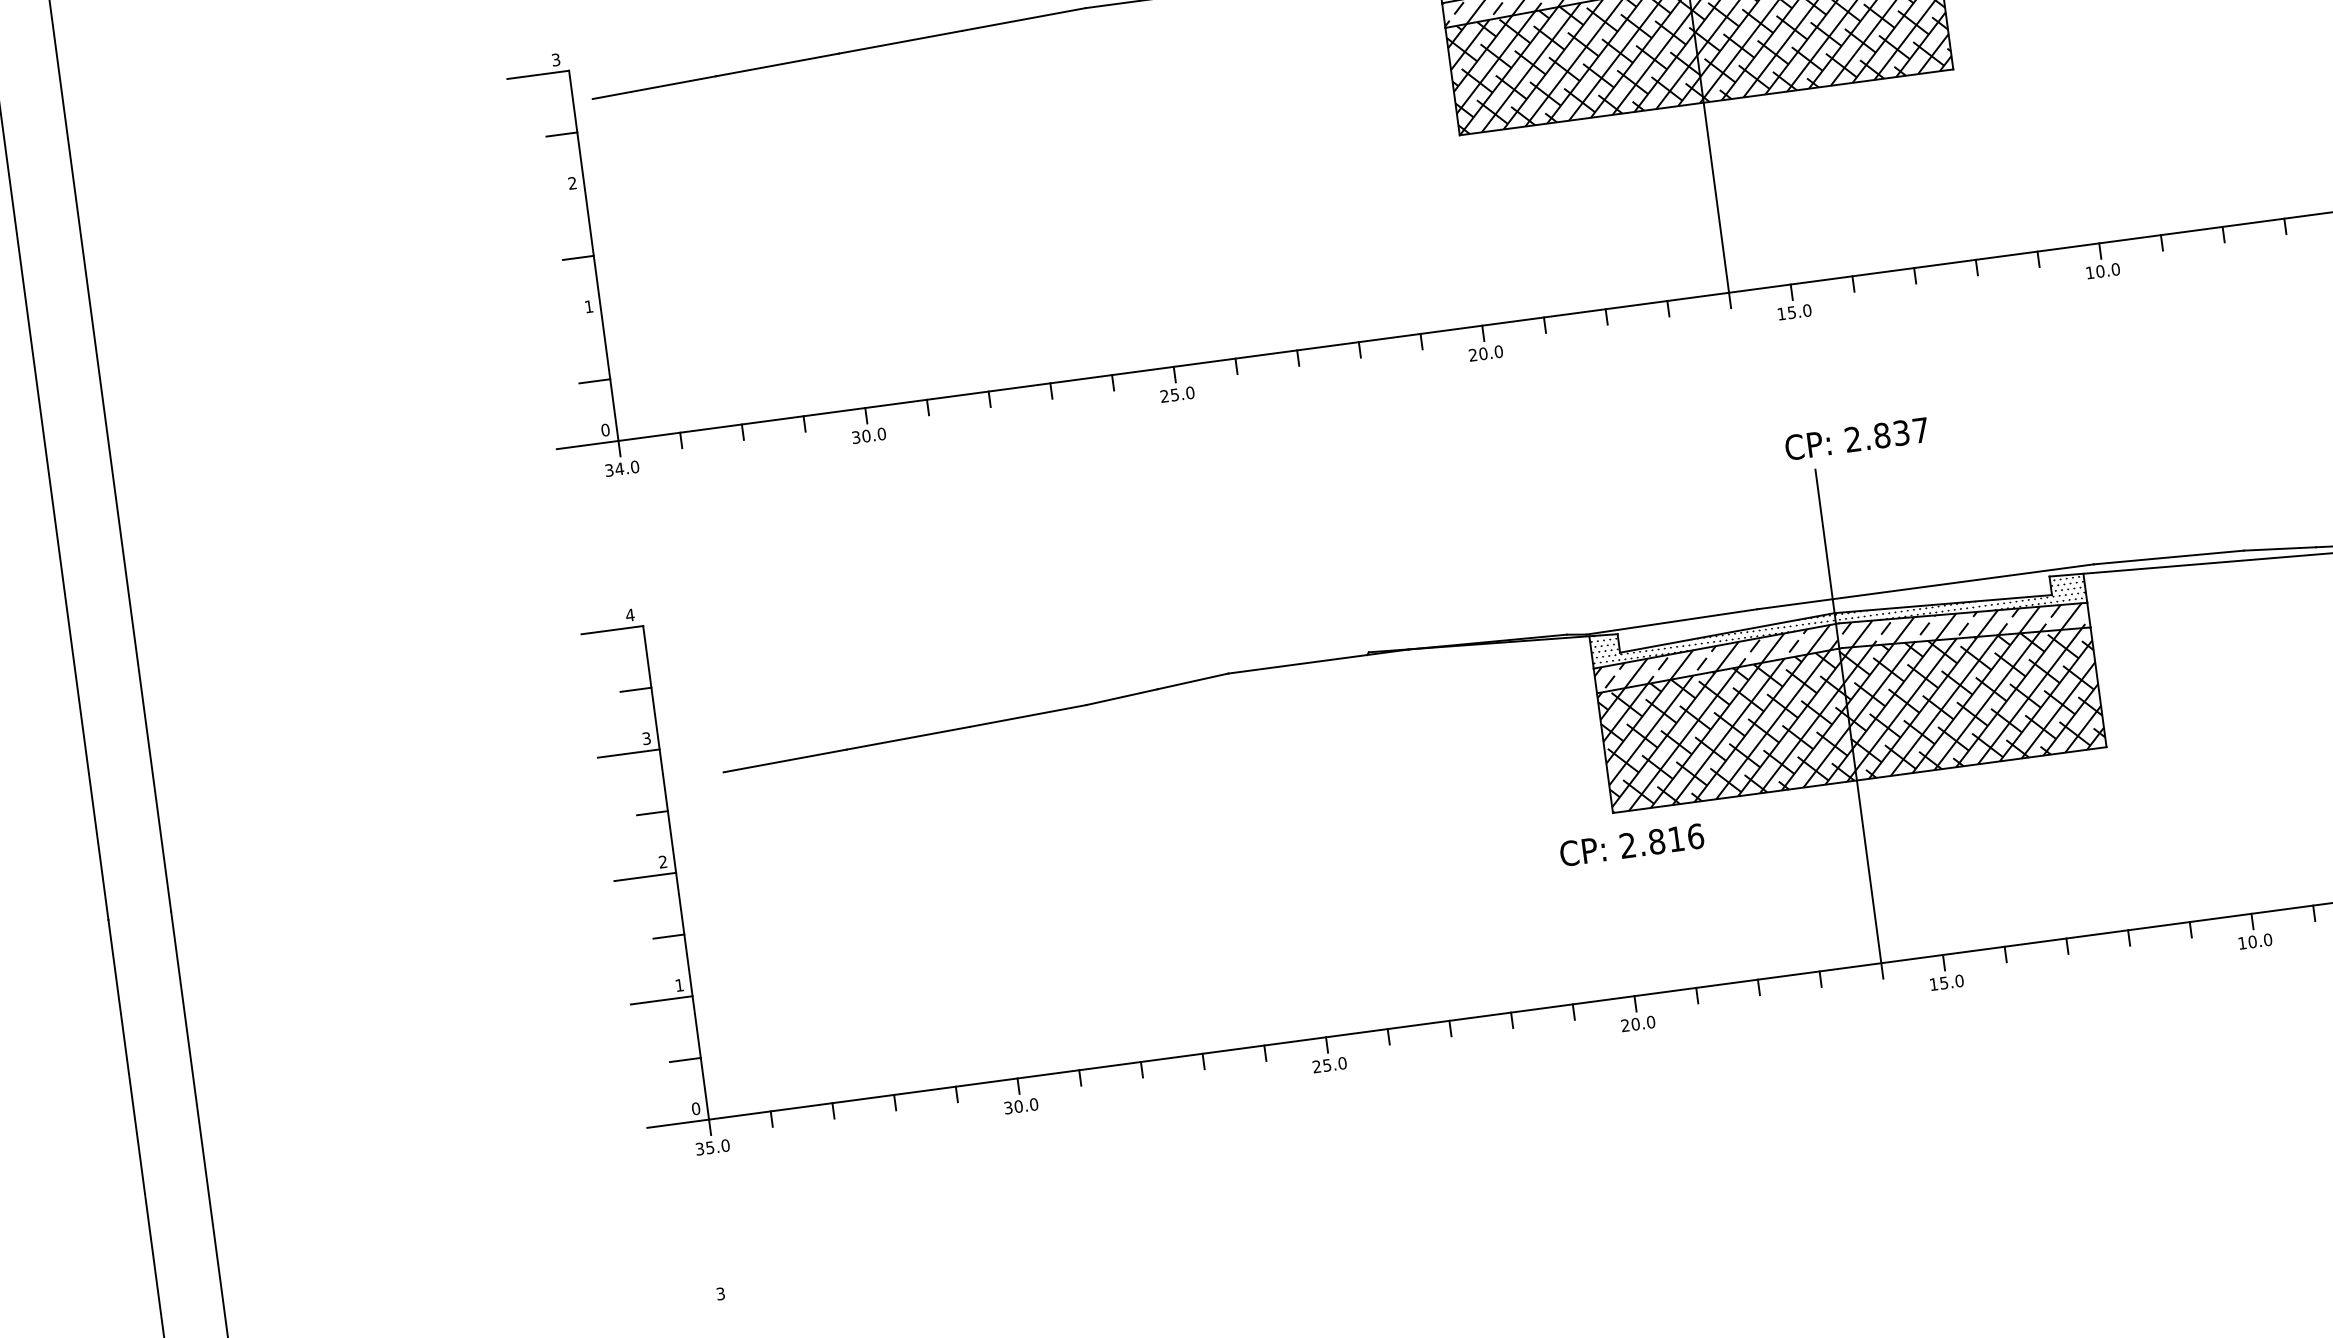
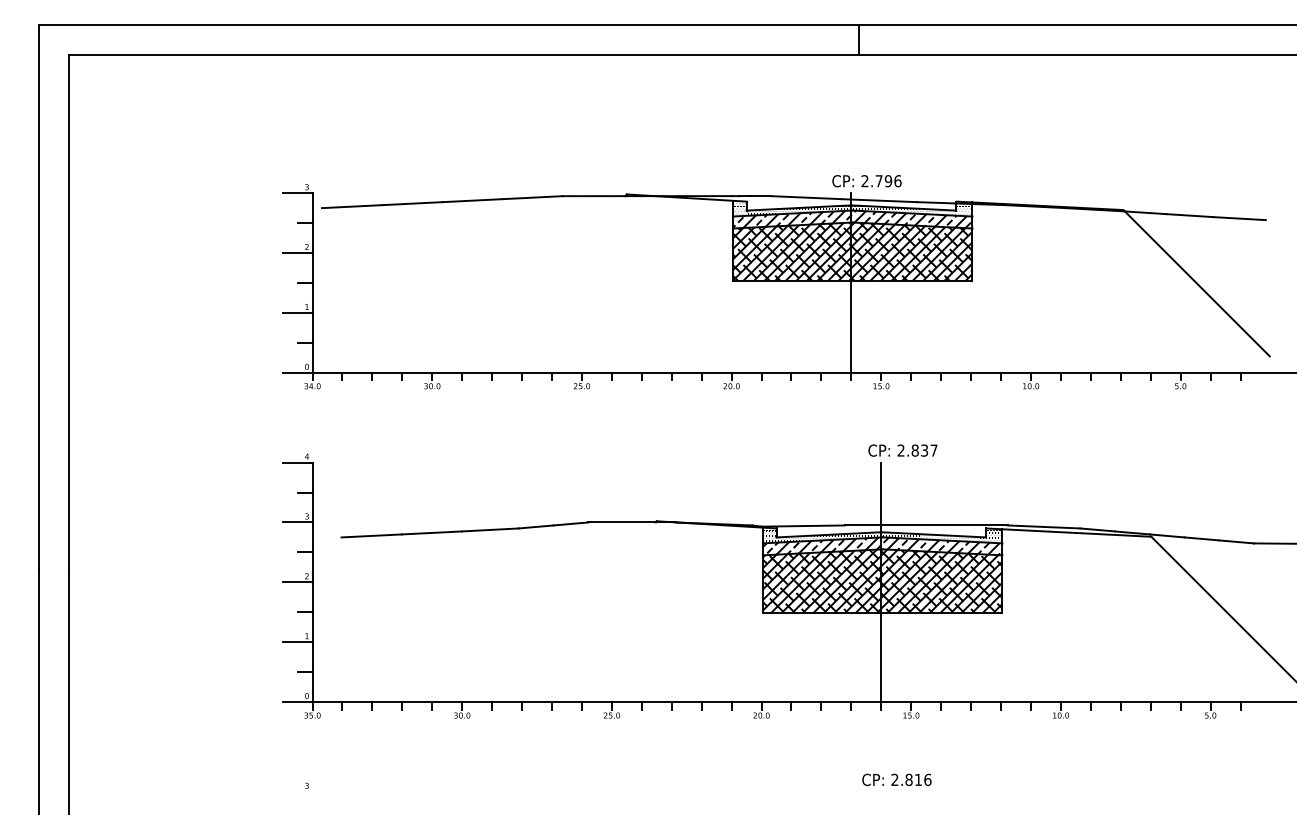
line: (554, 199) -> (297, 253), added
line: (570, 320) -> (297, 312), added
text: (1630, 844) -> (896, 779), moved

